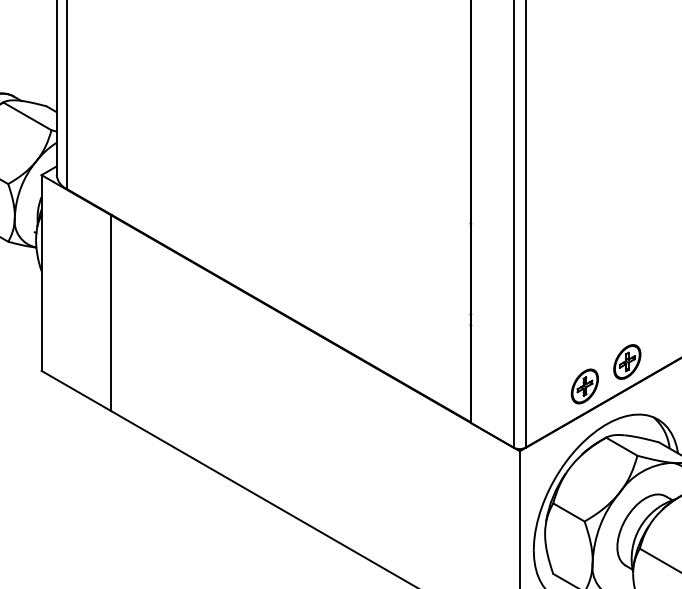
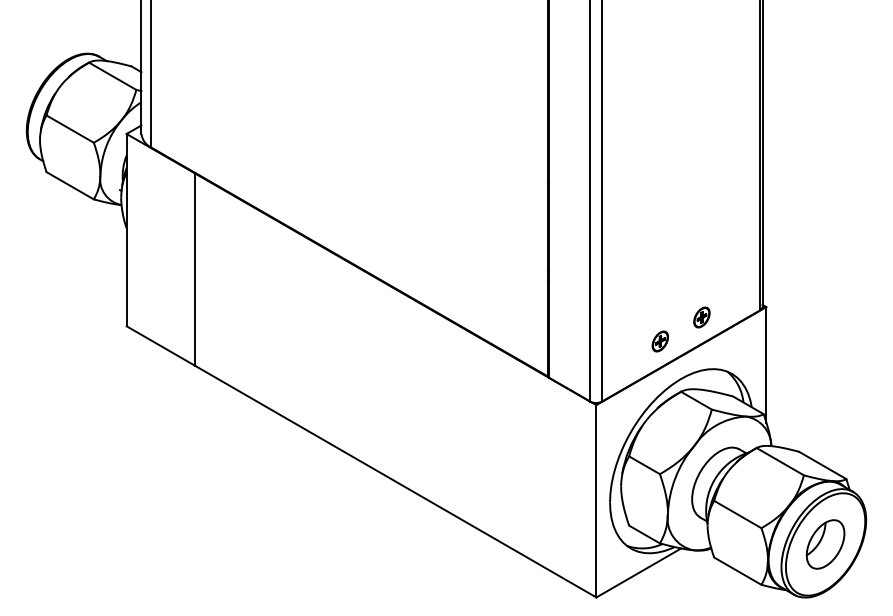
part: (626, 361) -> (701, 317), size x0.6
part: (585, 386) -> (660, 341), size x0.6

